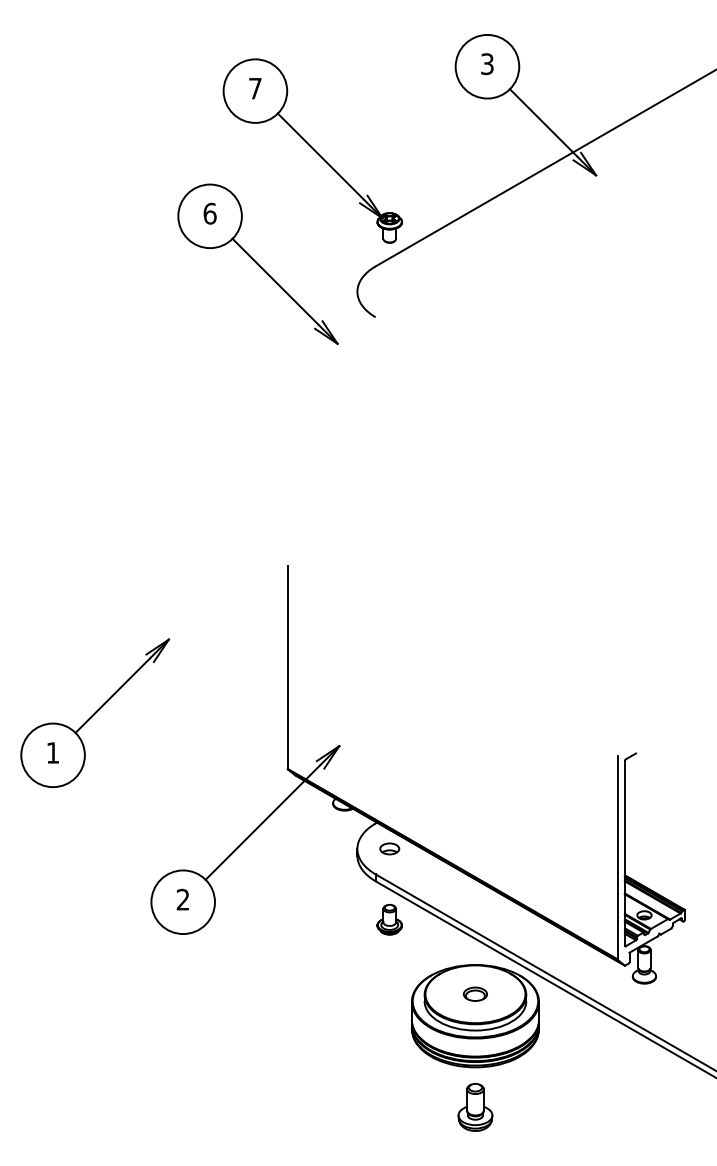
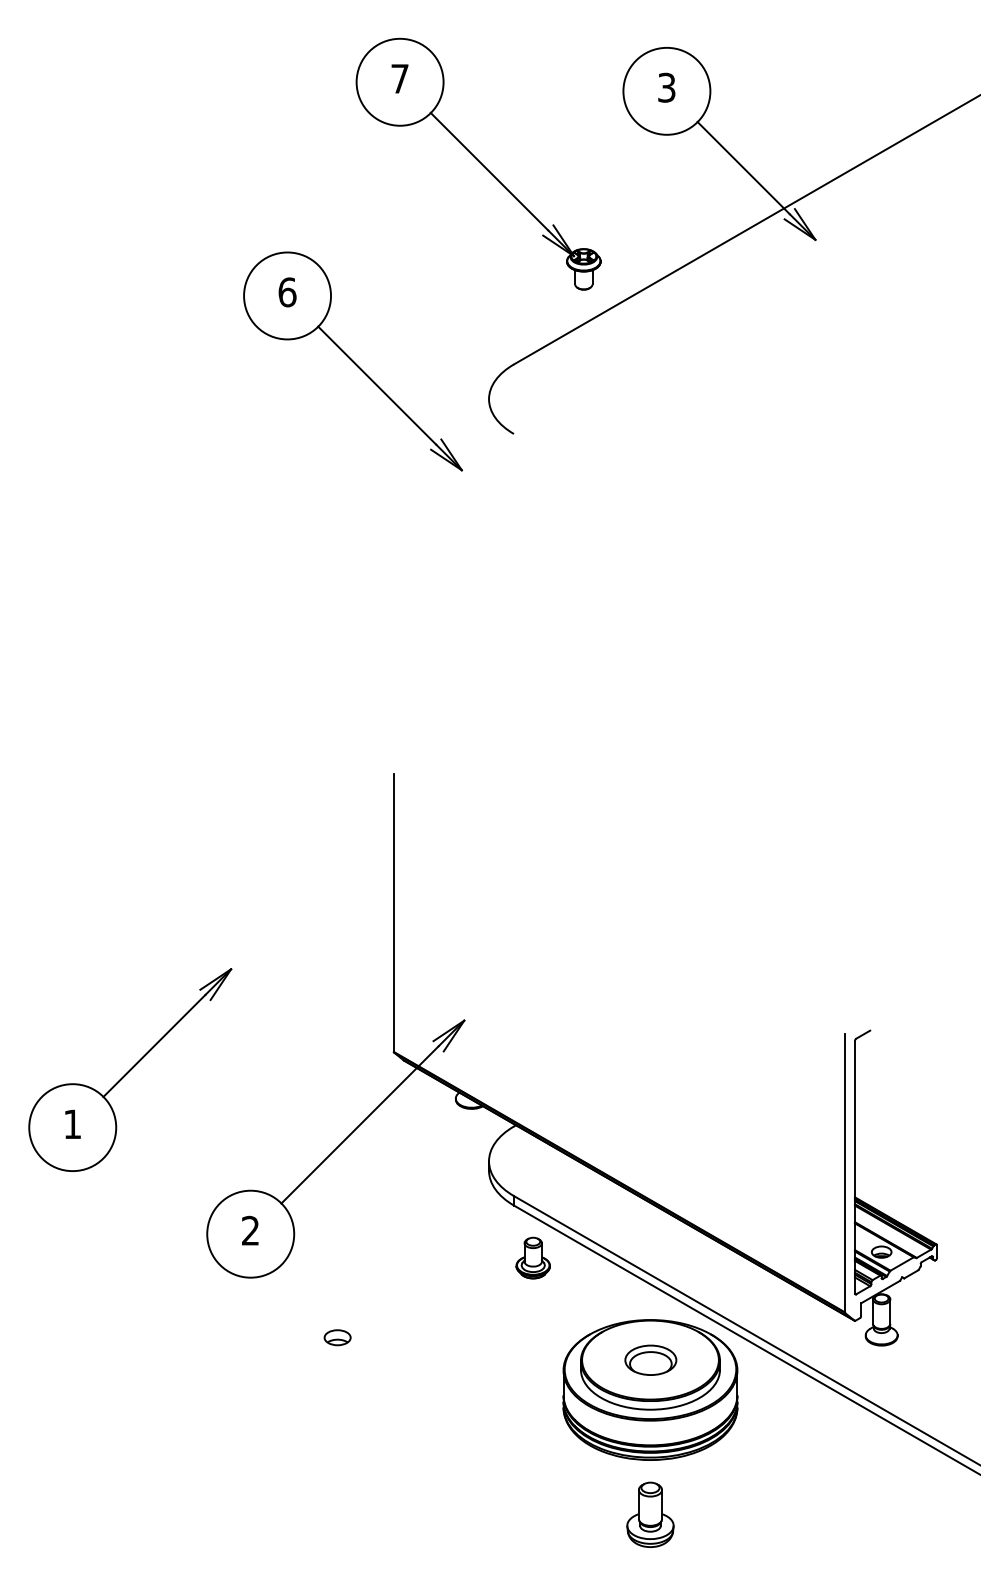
part: (312, 150) -> (478, 163), moved
part: (95, 712) -> (130, 1069), moved
part: (389, 848) -> (337, 1337), moved
part: (474, 993) -> (649, 1359), size x1.6

